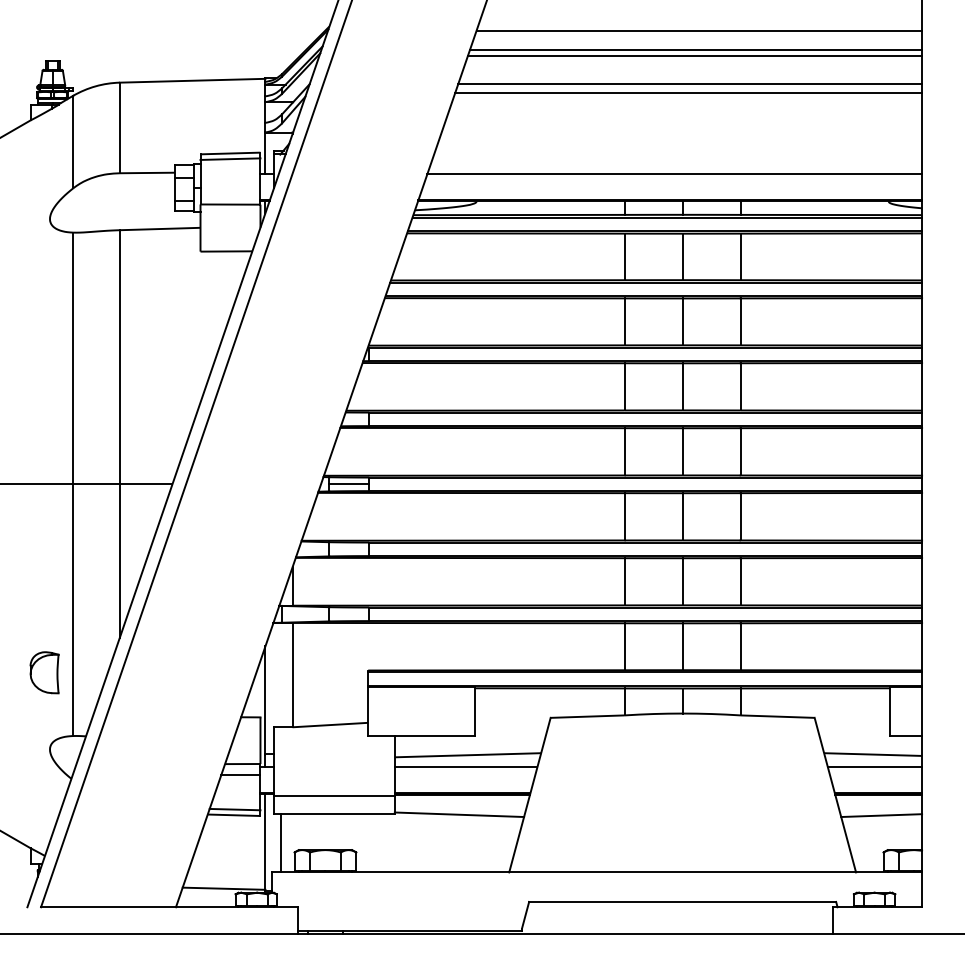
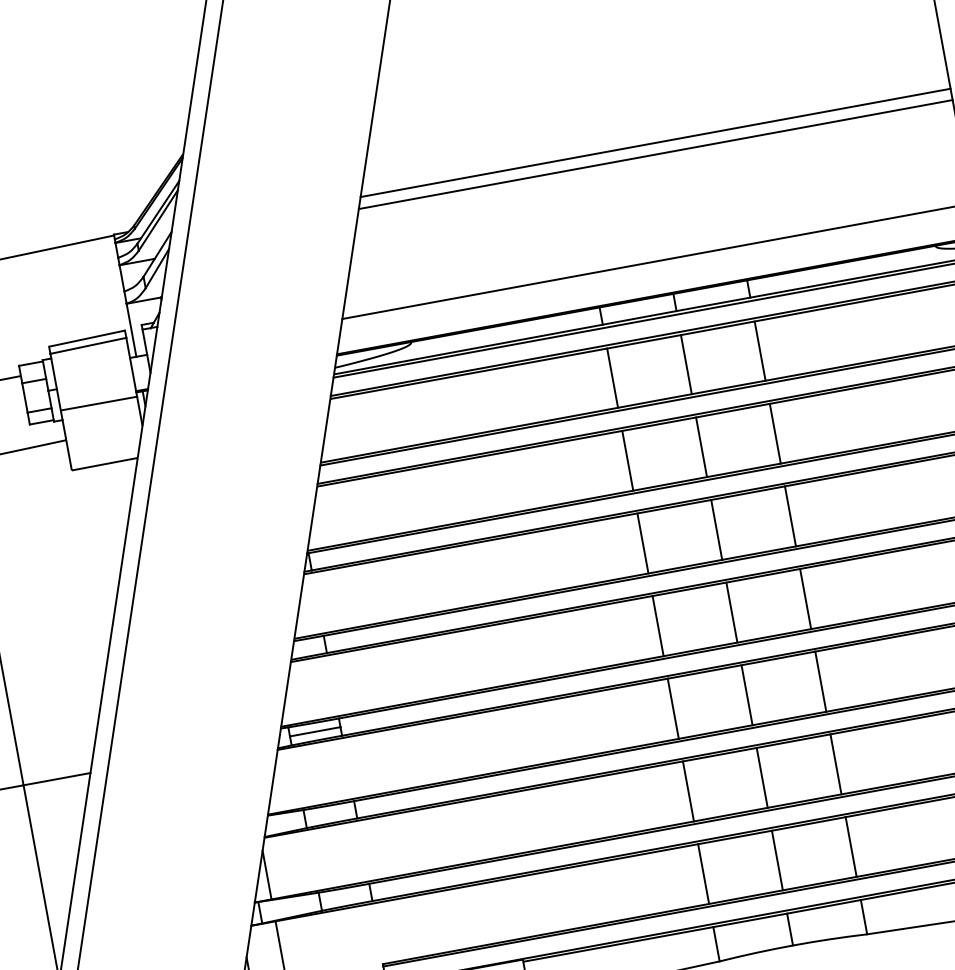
line: (699, 31) -> (655, 73), removed
line: (696, 49) -> (655, 97), removed
line: (694, 55) -> (654, 105), removed

